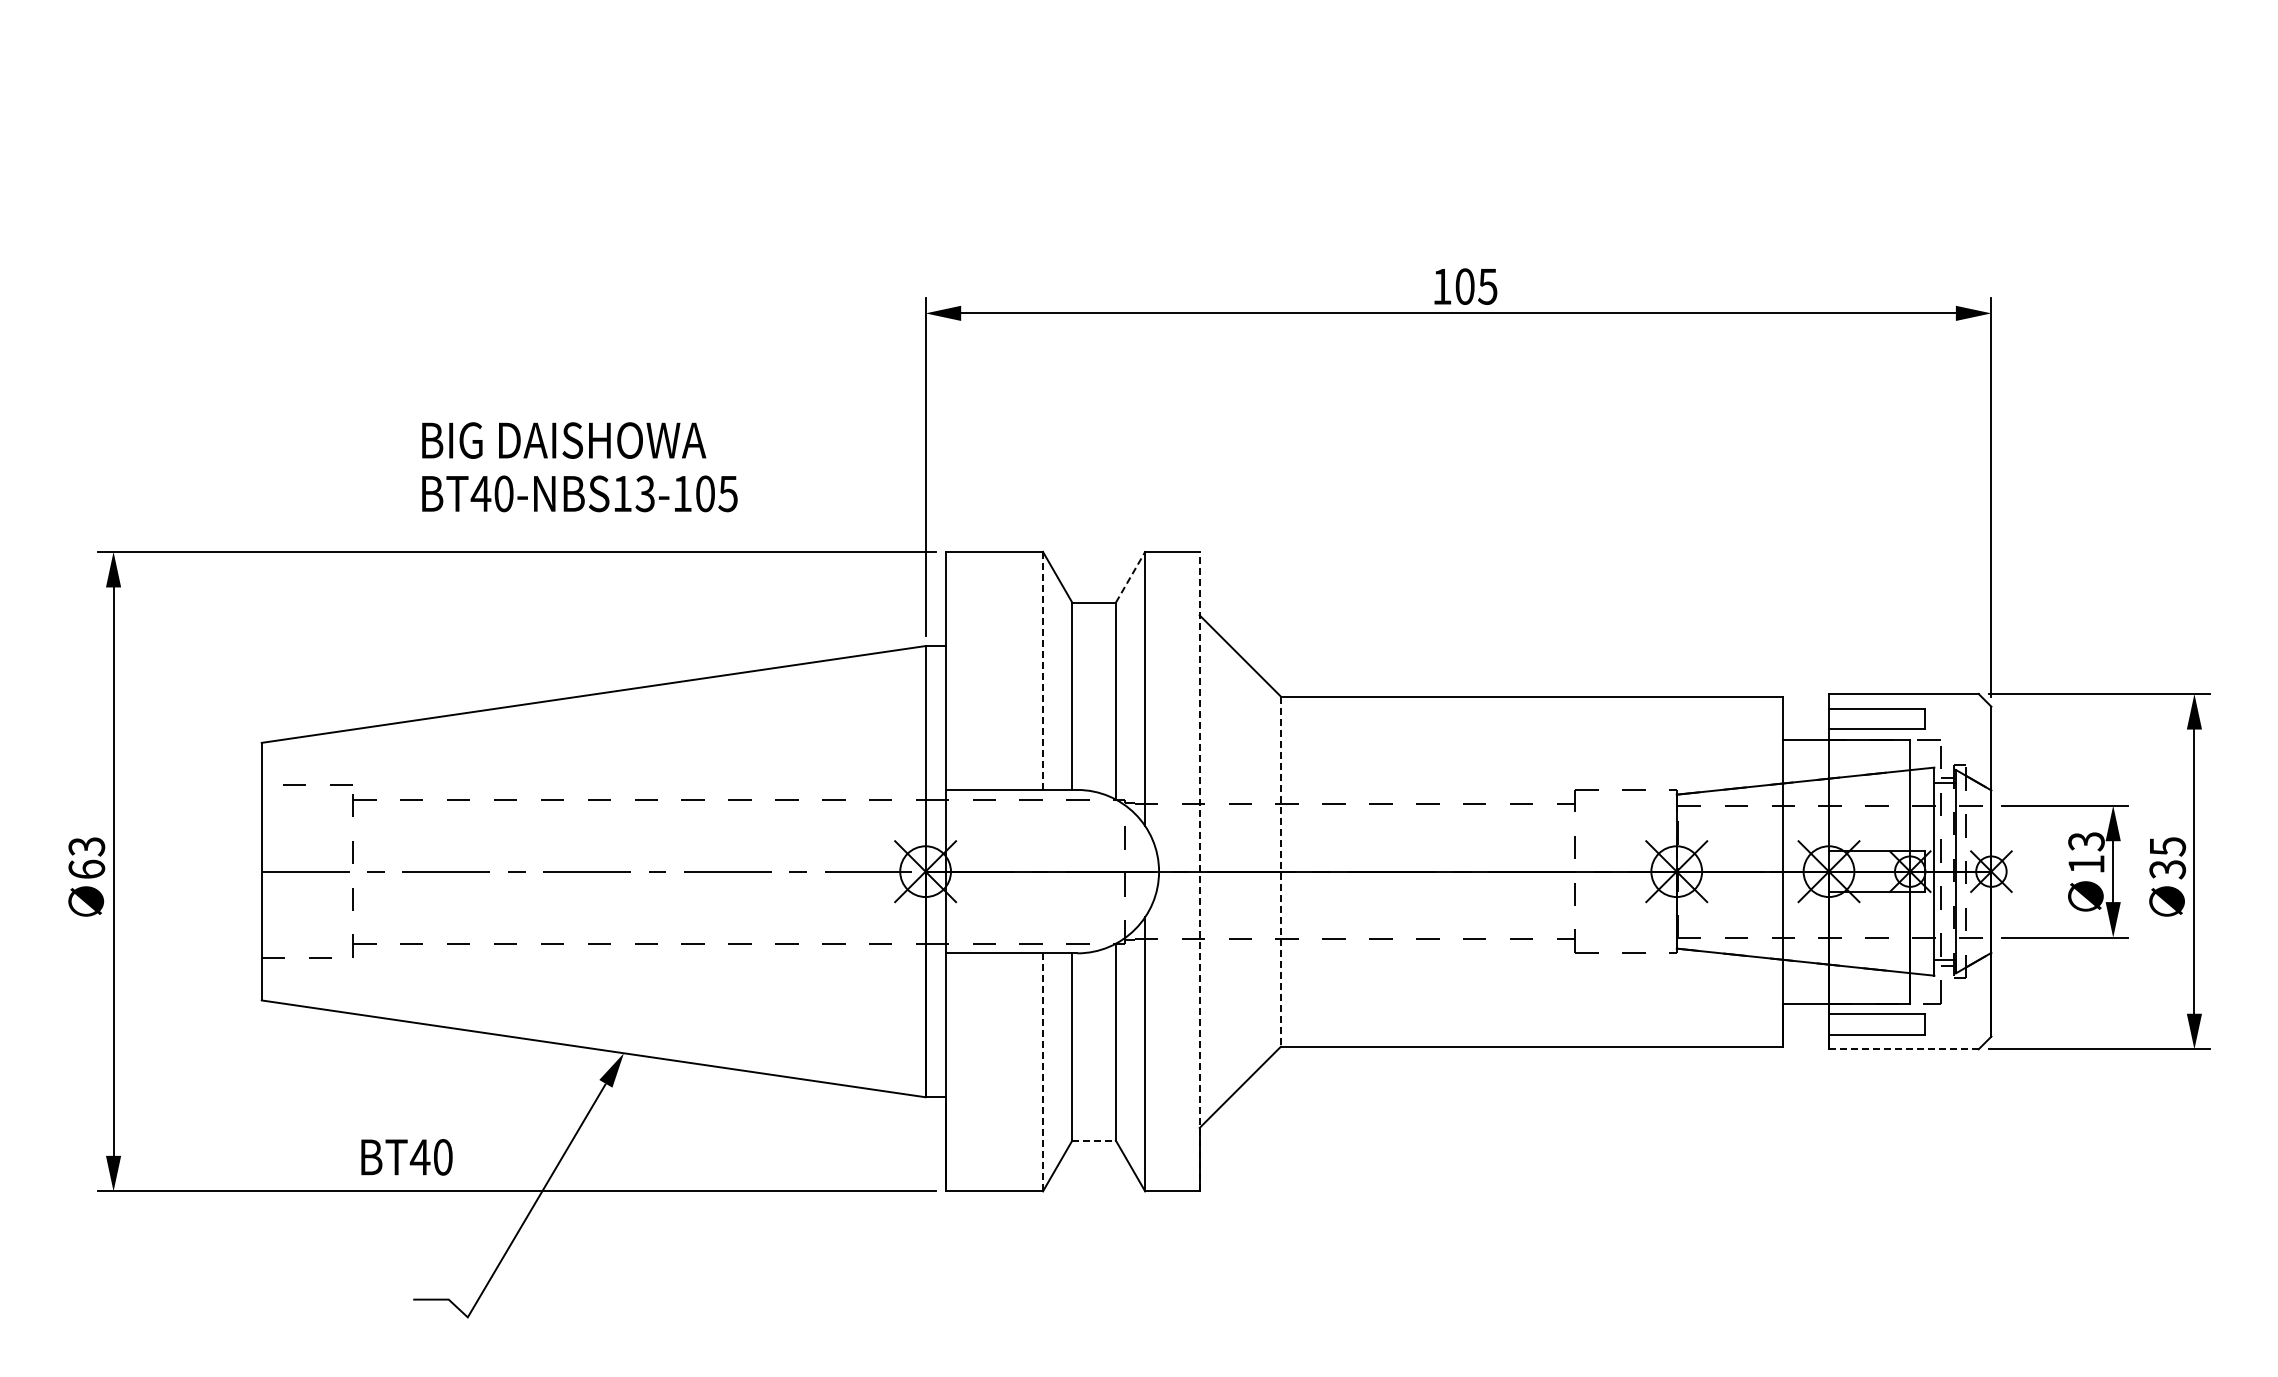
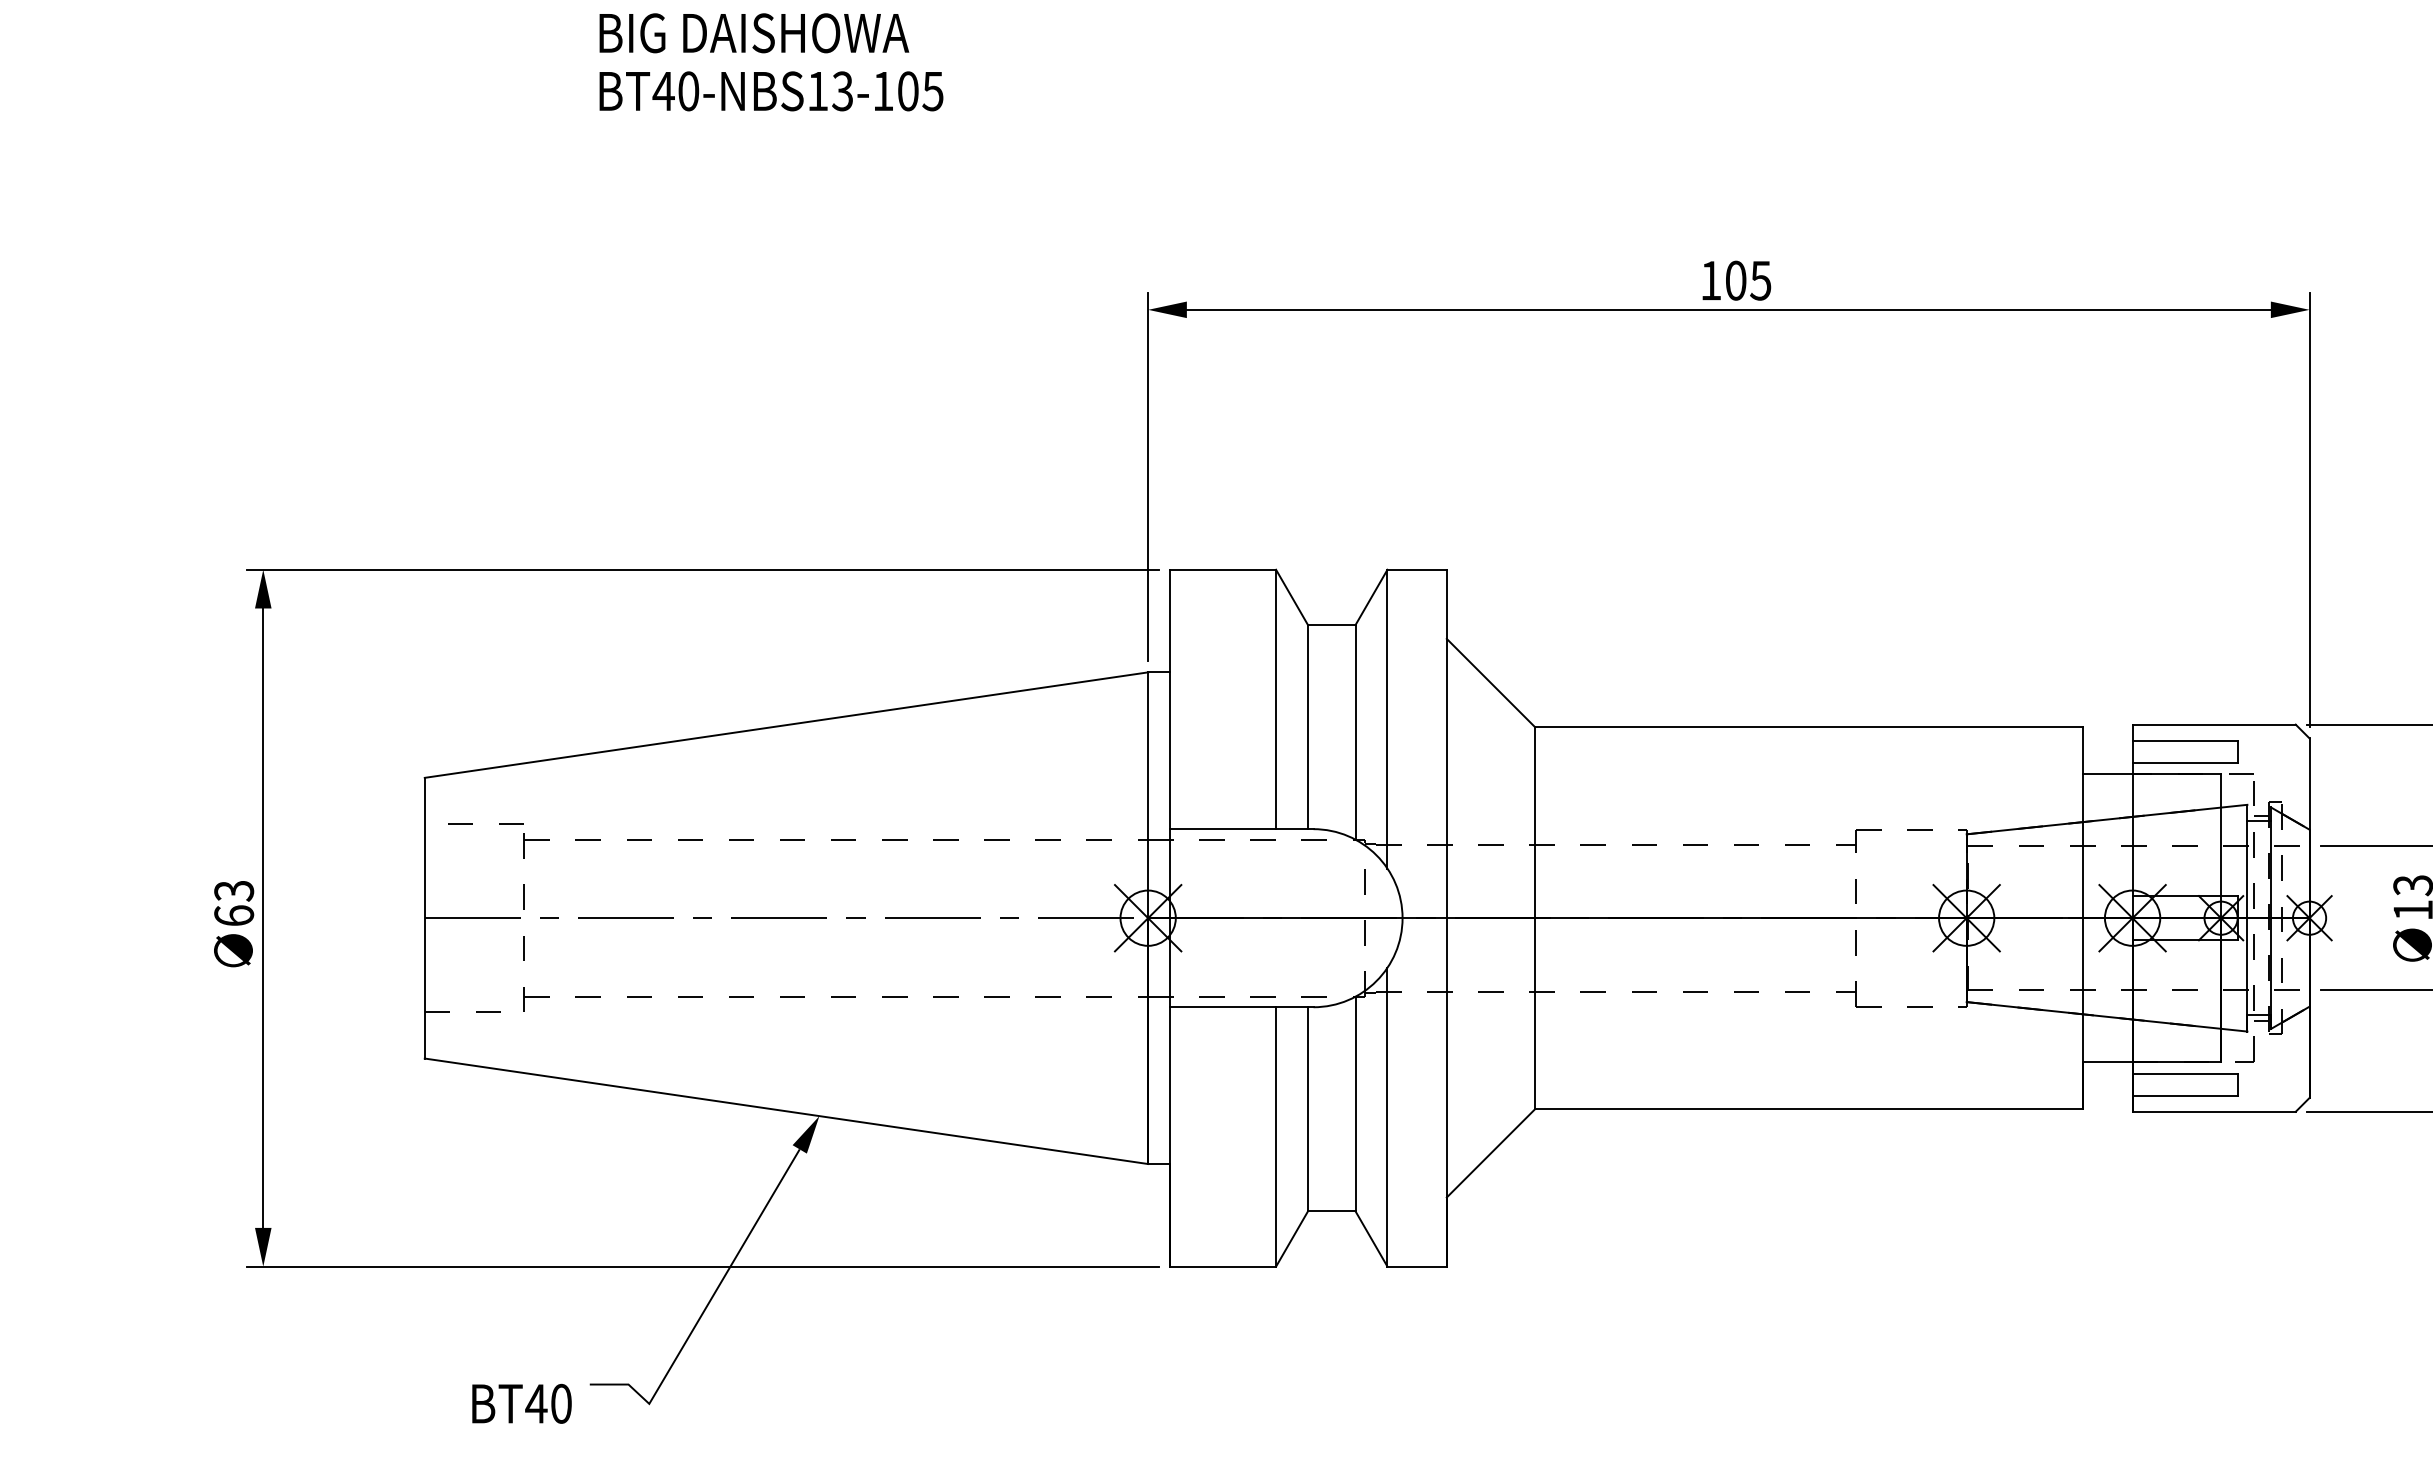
text: (579, 467) -> (771, 62), moved
line: (1130, 576) -> (1371, 596), dashed -> solid
line: (1043, 670) -> (1276, 698), dashed -> solid
line: (1199, 871) -> (1446, 918), dashed -> solid
line: (1280, 872) -> (1534, 919), dashed -> solid
line: (1903, 1049) -> (2213, 1111), dashed -> solid
line: (1043, 1071) -> (1276, 1135), dashed -> solid
line: (1094, 1140) -> (1332, 1211), dashed -> solid
text: (406, 1157) -> (521, 1404), moved

